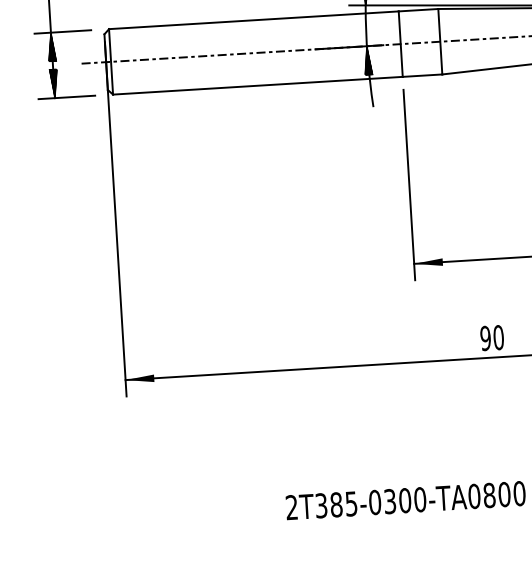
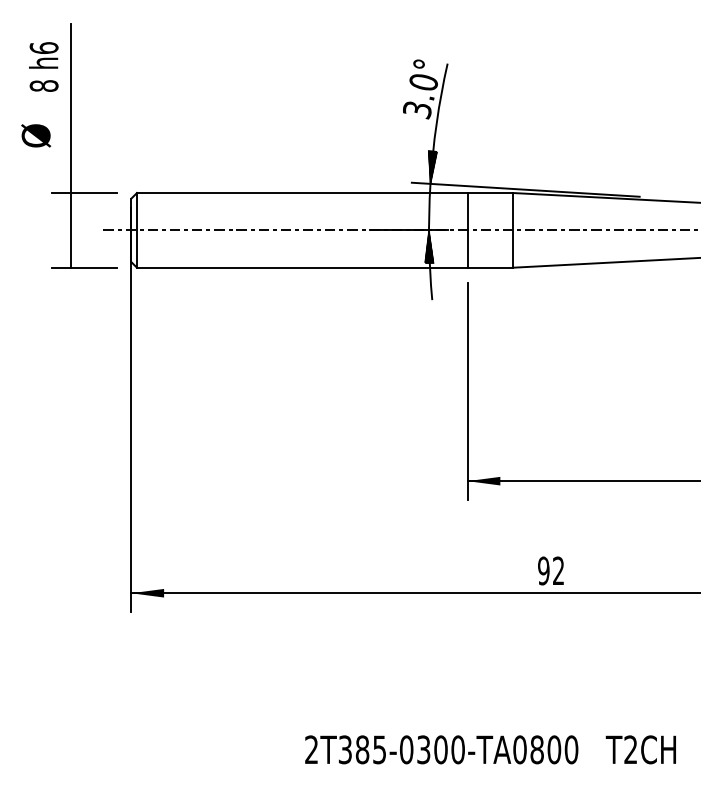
hatch: (51, 47) -> (70, 209), removed
hatch: (53, 83) -> (70, 251), removed
text: (498, 337) -> (558, 570), 90 -> 92

